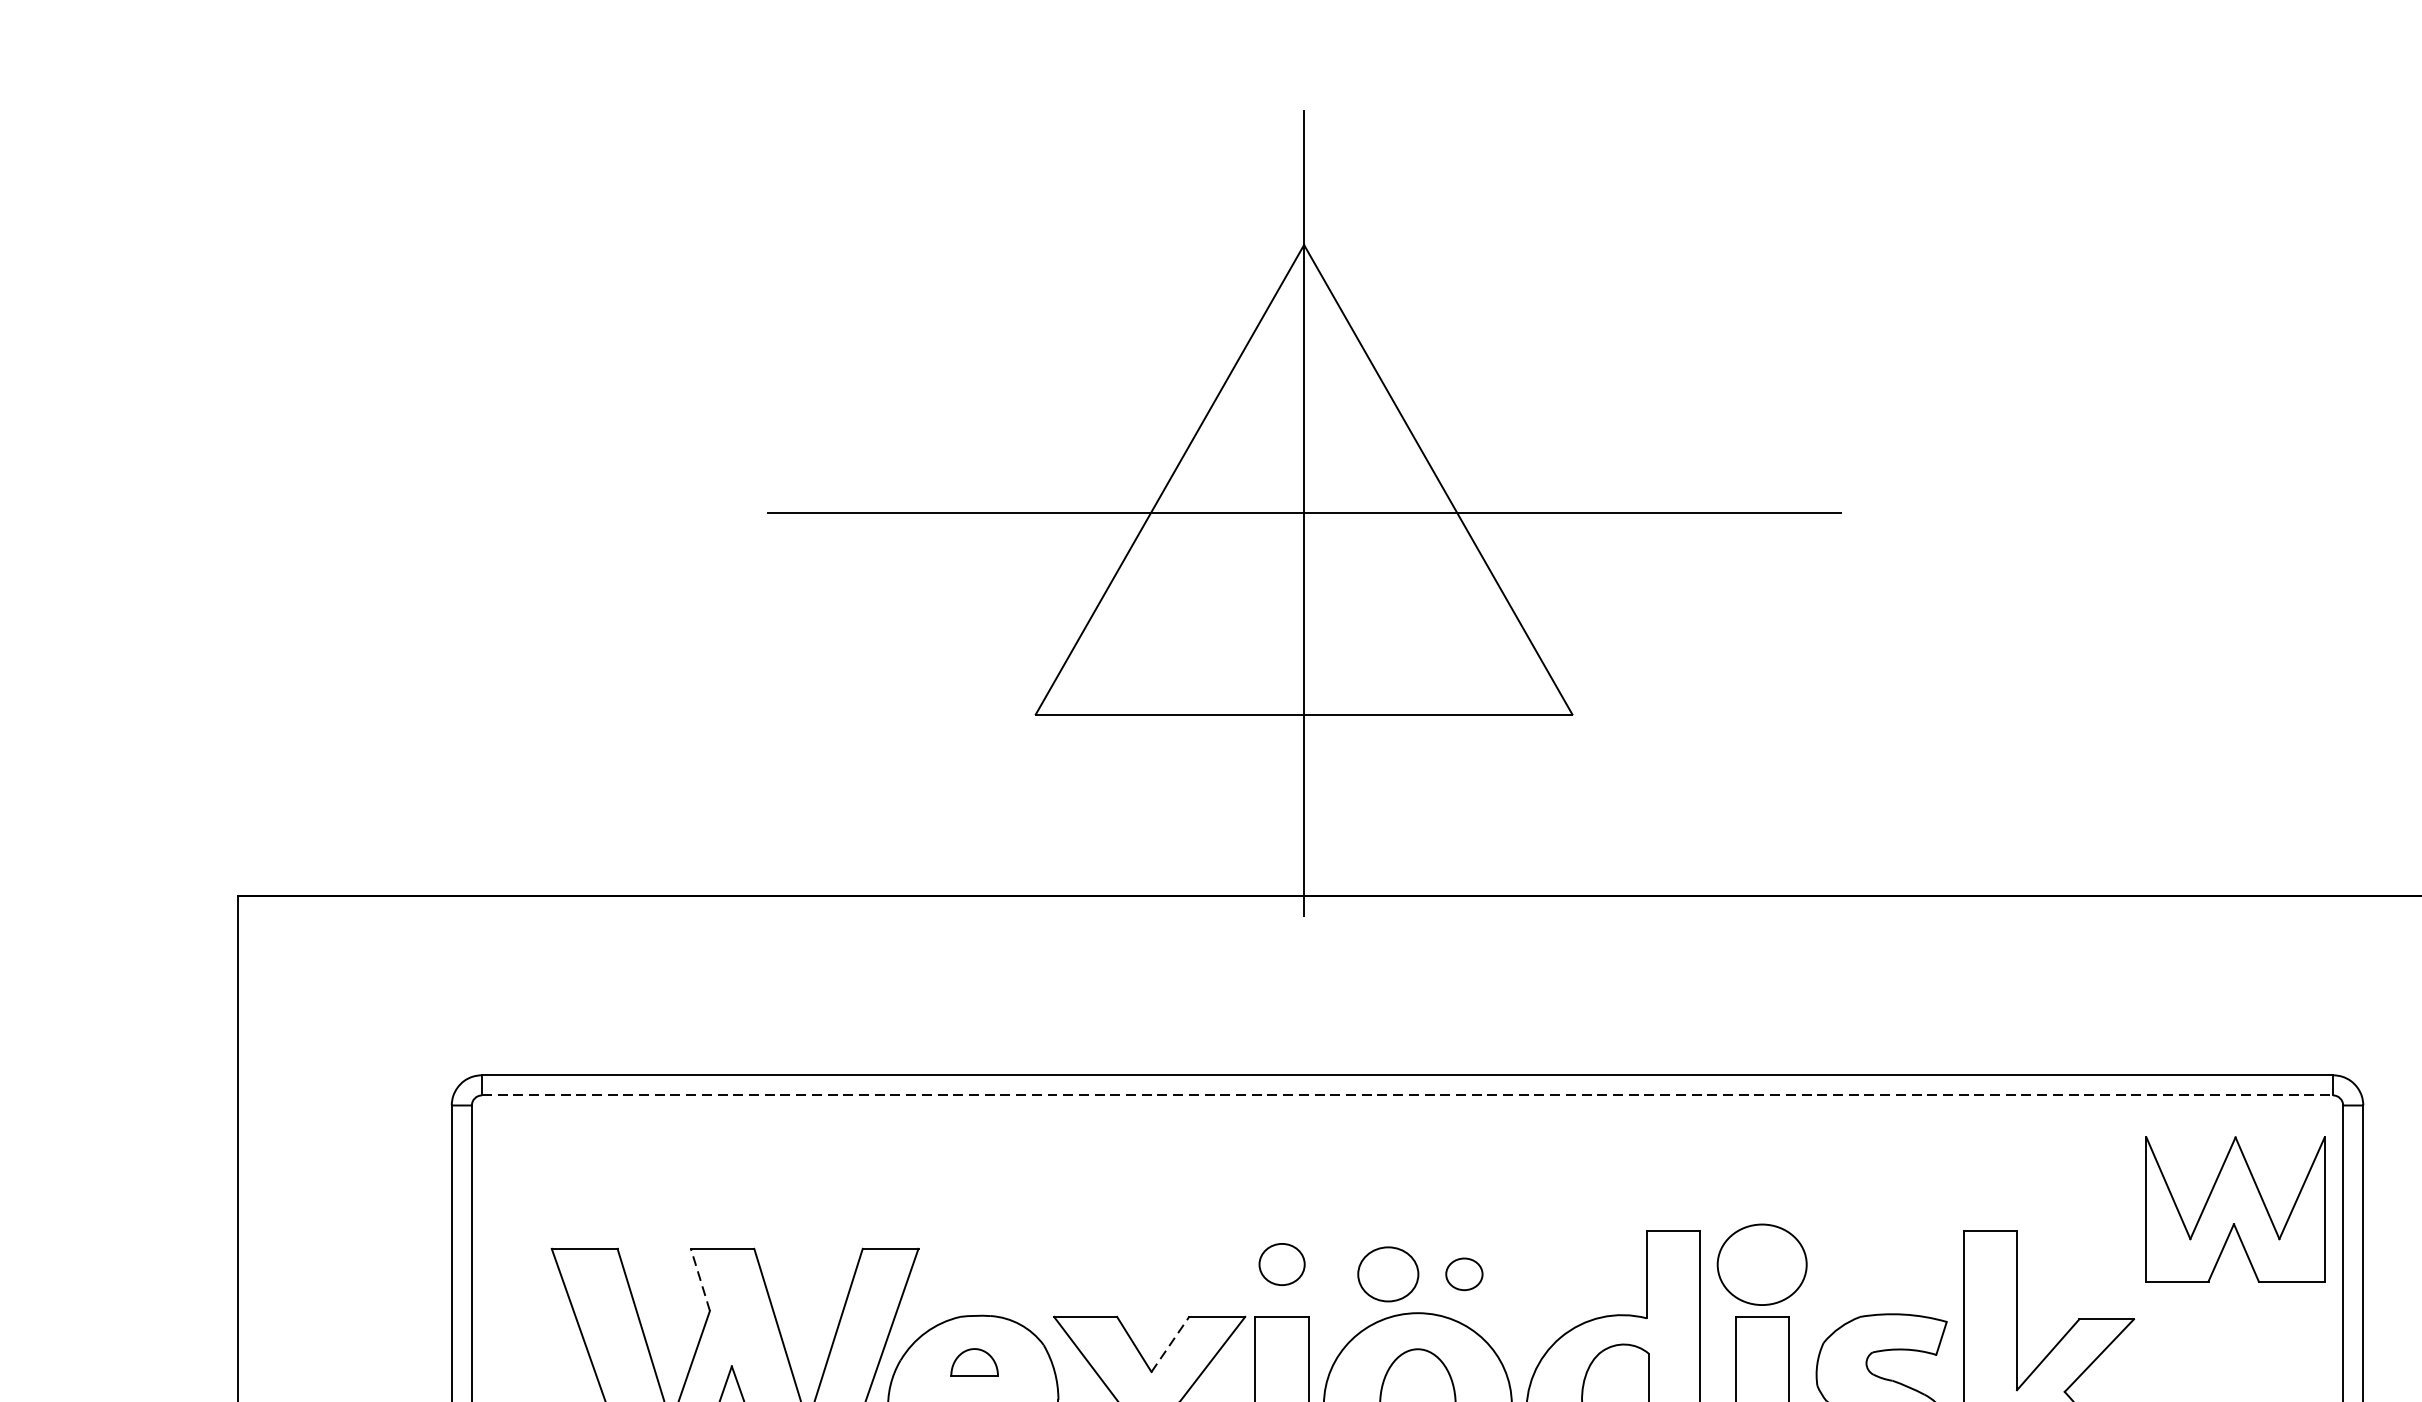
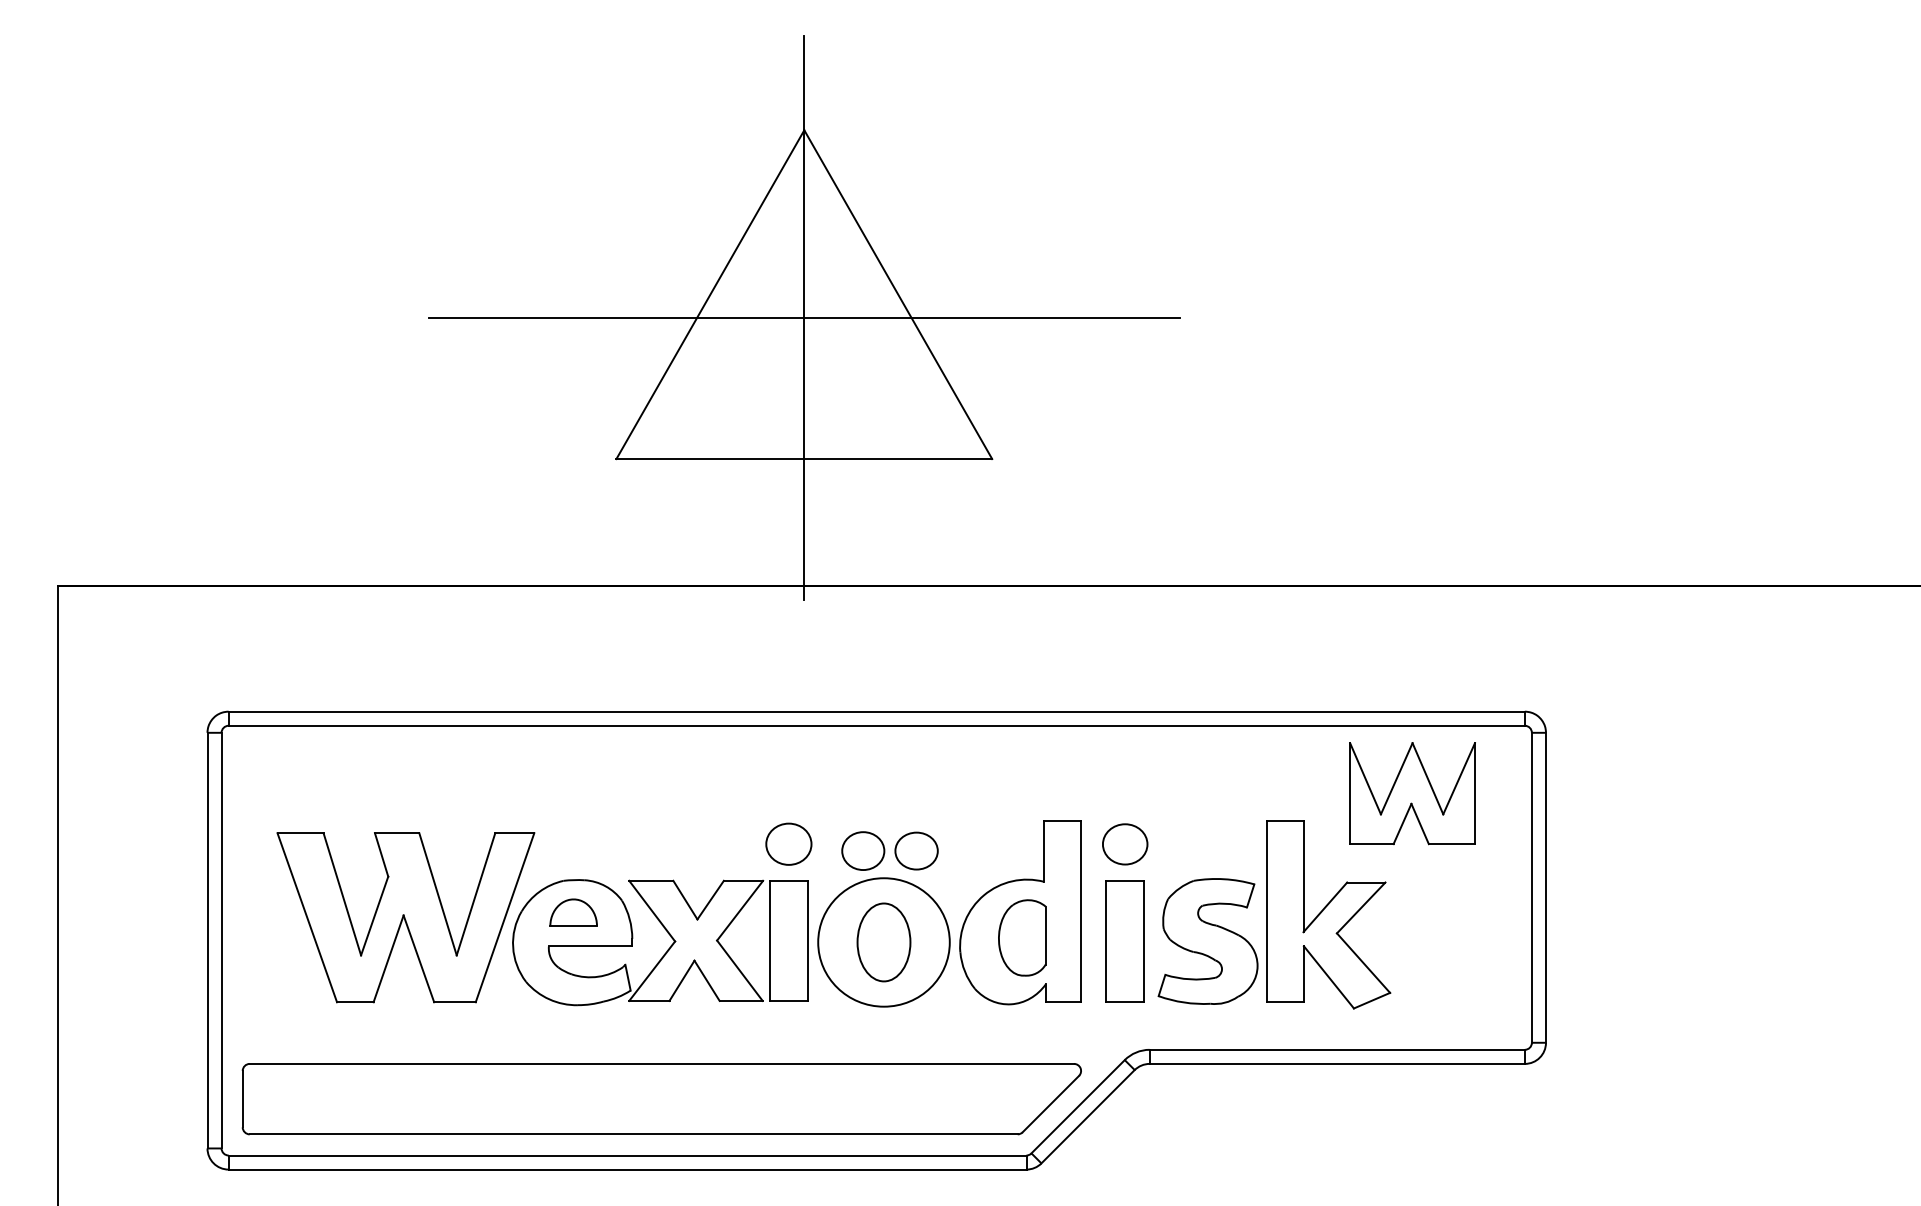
line: (1408, 1095) -> (877, 725), dashed -> solid
part: (2235, 1209) -> (1412, 793), moved
part: (1281, 1263) -> (788, 843), size x1.43
part: (1762, 1264) -> (1125, 844), size x0.71
part: (1464, 1273) -> (916, 850), size x1.67
line: (700, 1279) -> (381, 854), dashed -> solid
line: (1170, 1343) -> (710, 899), dashed -> solid
part: (974, 1362) -> (573, 912), size x1.43

